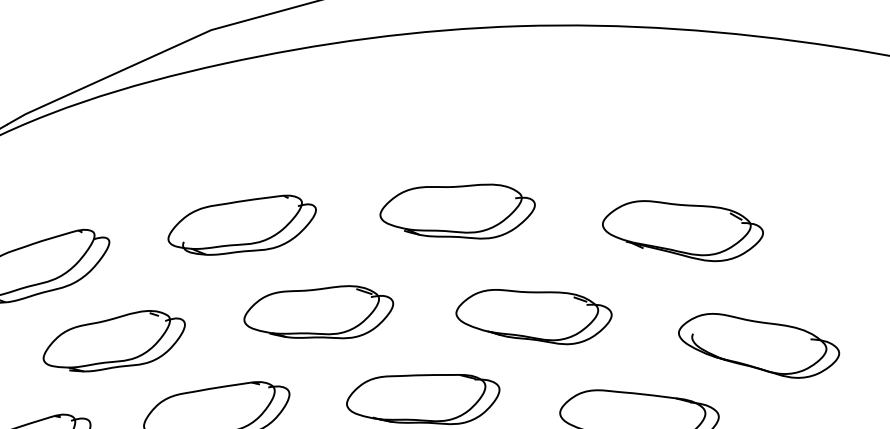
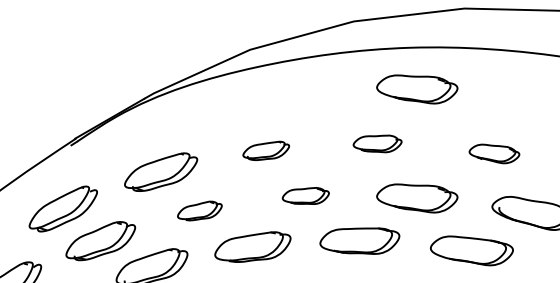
part: (534, 106) -> (417, 89), added
part: (457, 210) -> (377, 143), size x0.6
part: (243, 224) -> (266, 150), size x0.6
part: (683, 230) -> (494, 153), size x0.6
part: (318, 311) -> (305, 195), size x0.6
part: (113, 340) -> (199, 210), size x0.6

